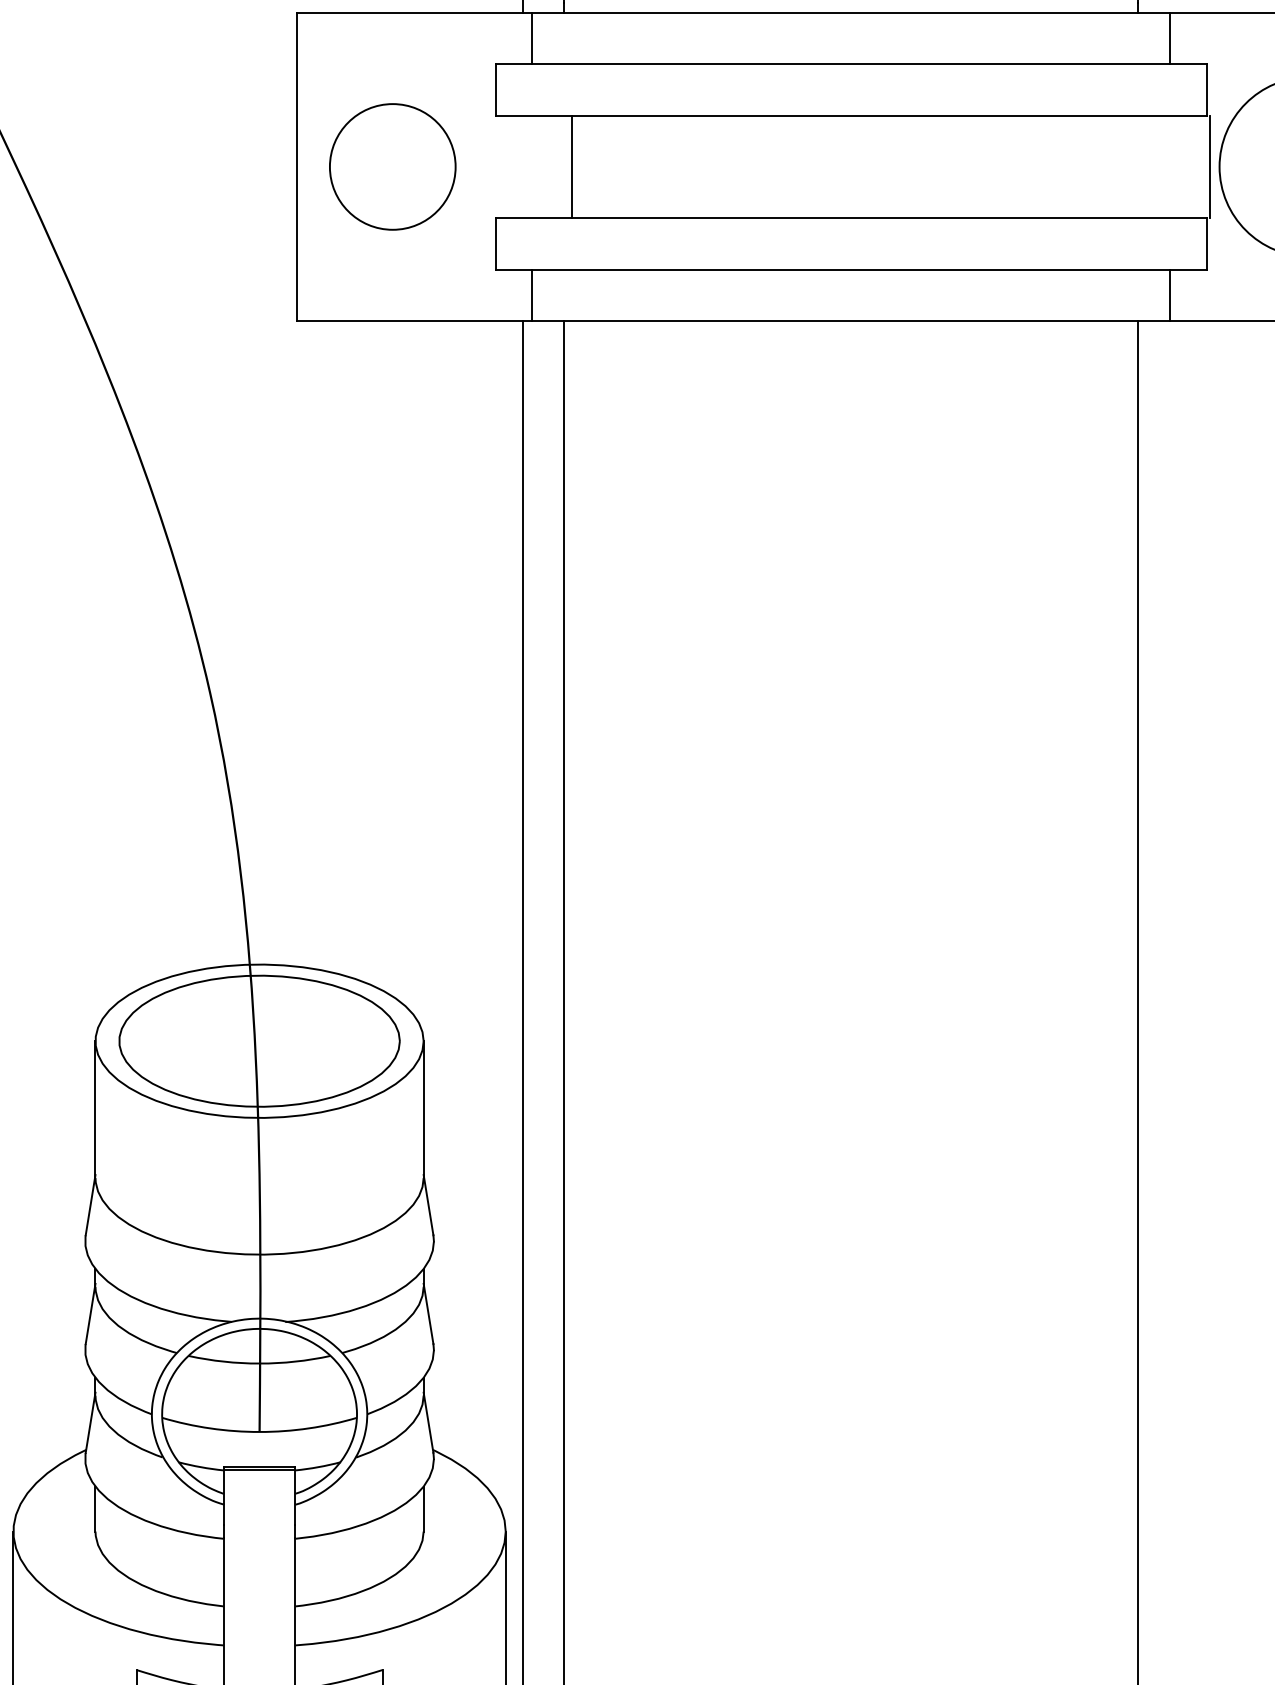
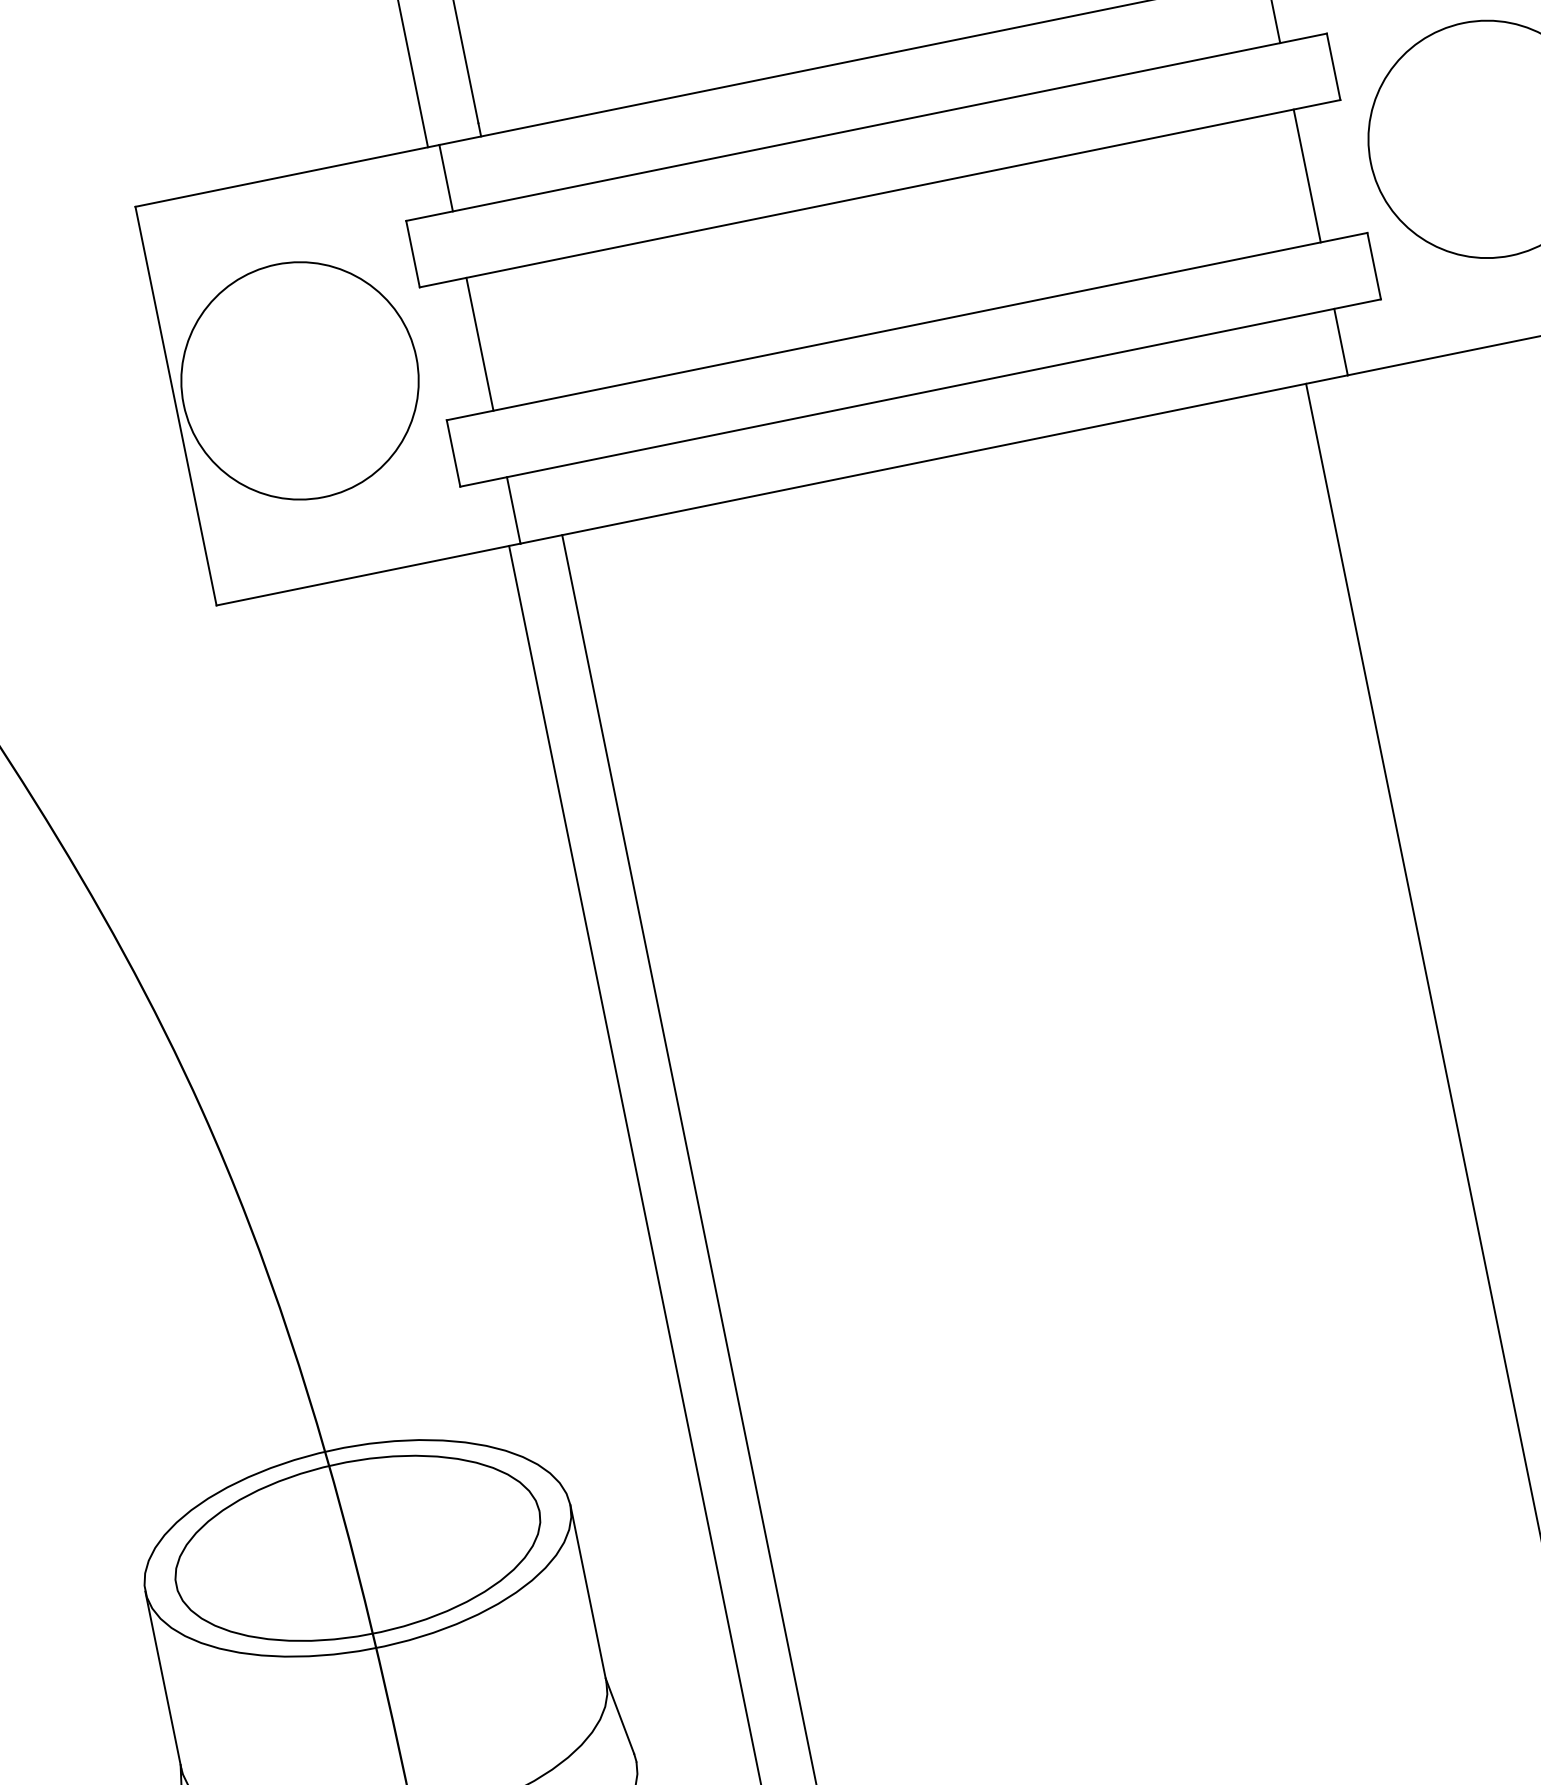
circle: (392, 166) -> (299, 380), size x1.43
line: (571, 166) -> (479, 343), moved
line: (1210, 166) -> (1307, 175), moved

